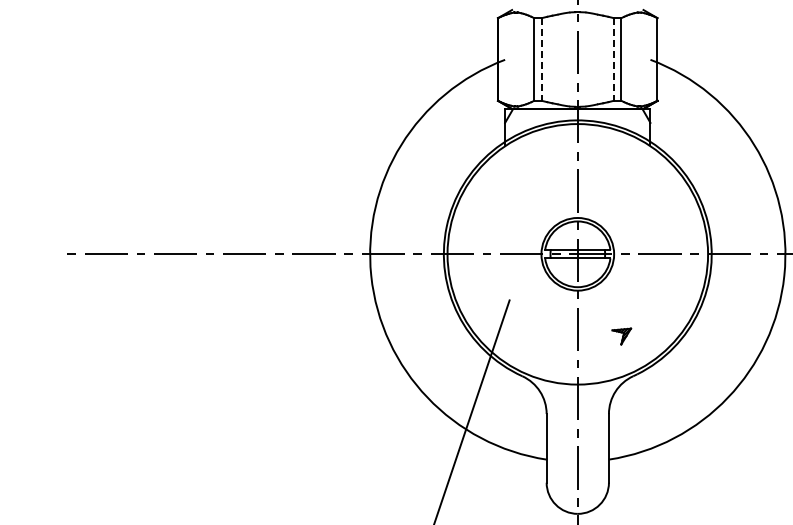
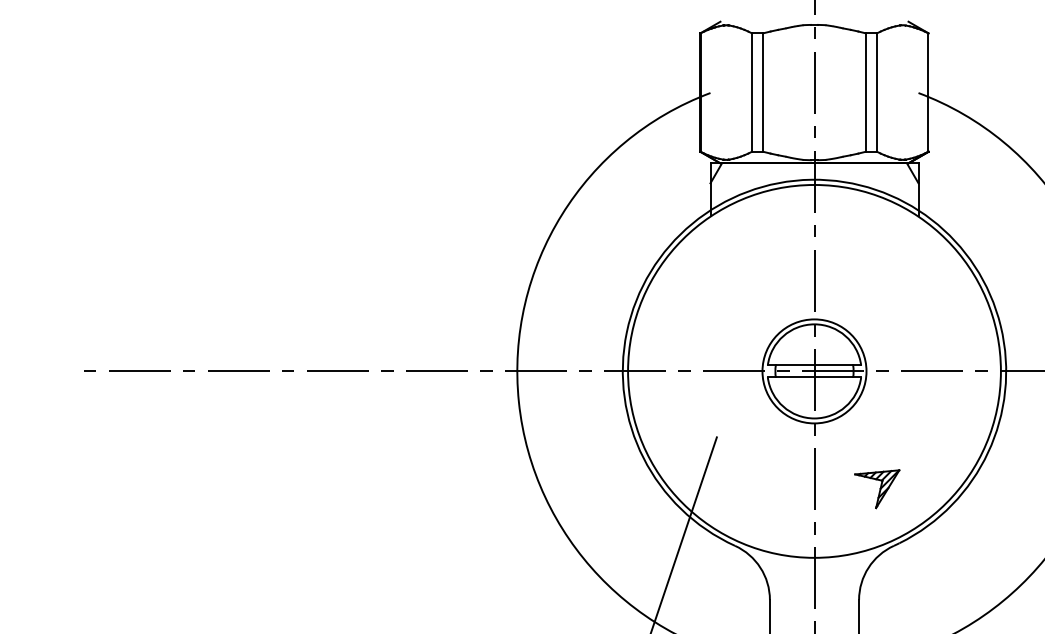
line: (541, 59) -> (762, 92), dashed -> solid
line: (613, 59) -> (865, 92), dashed -> solid
part: (621, 336) -> (877, 489), size x1.67

